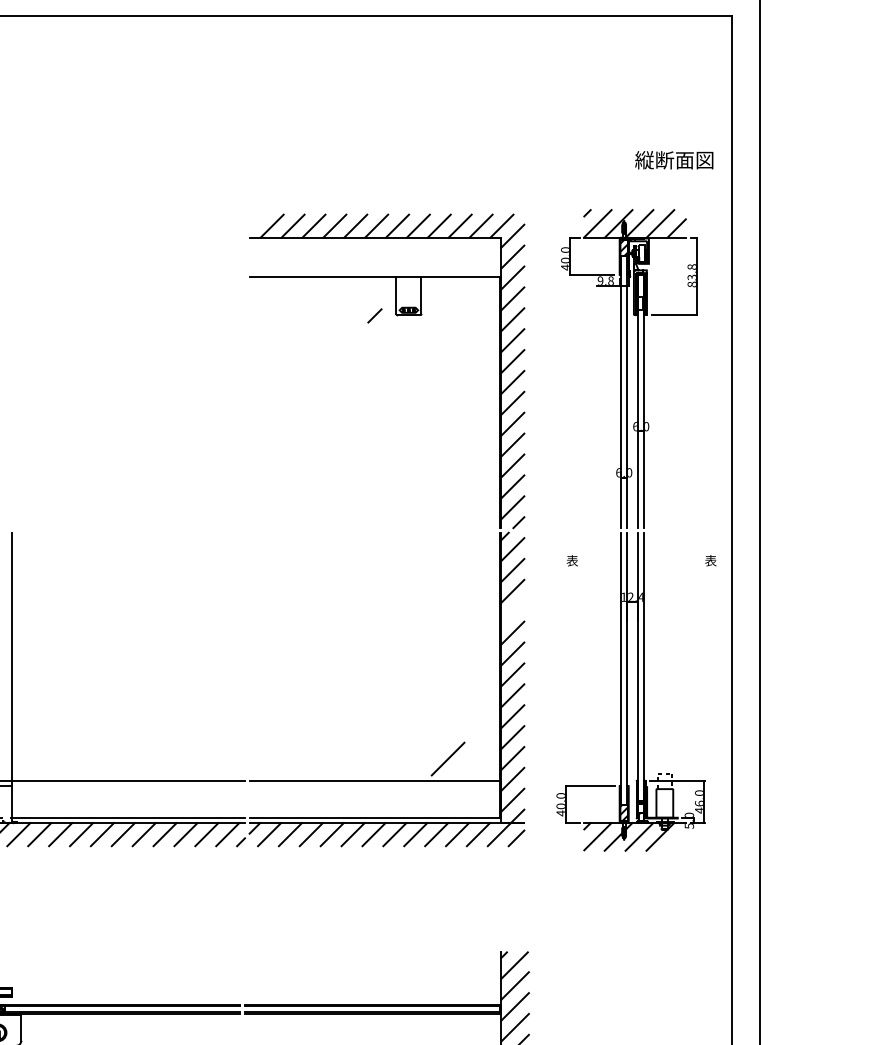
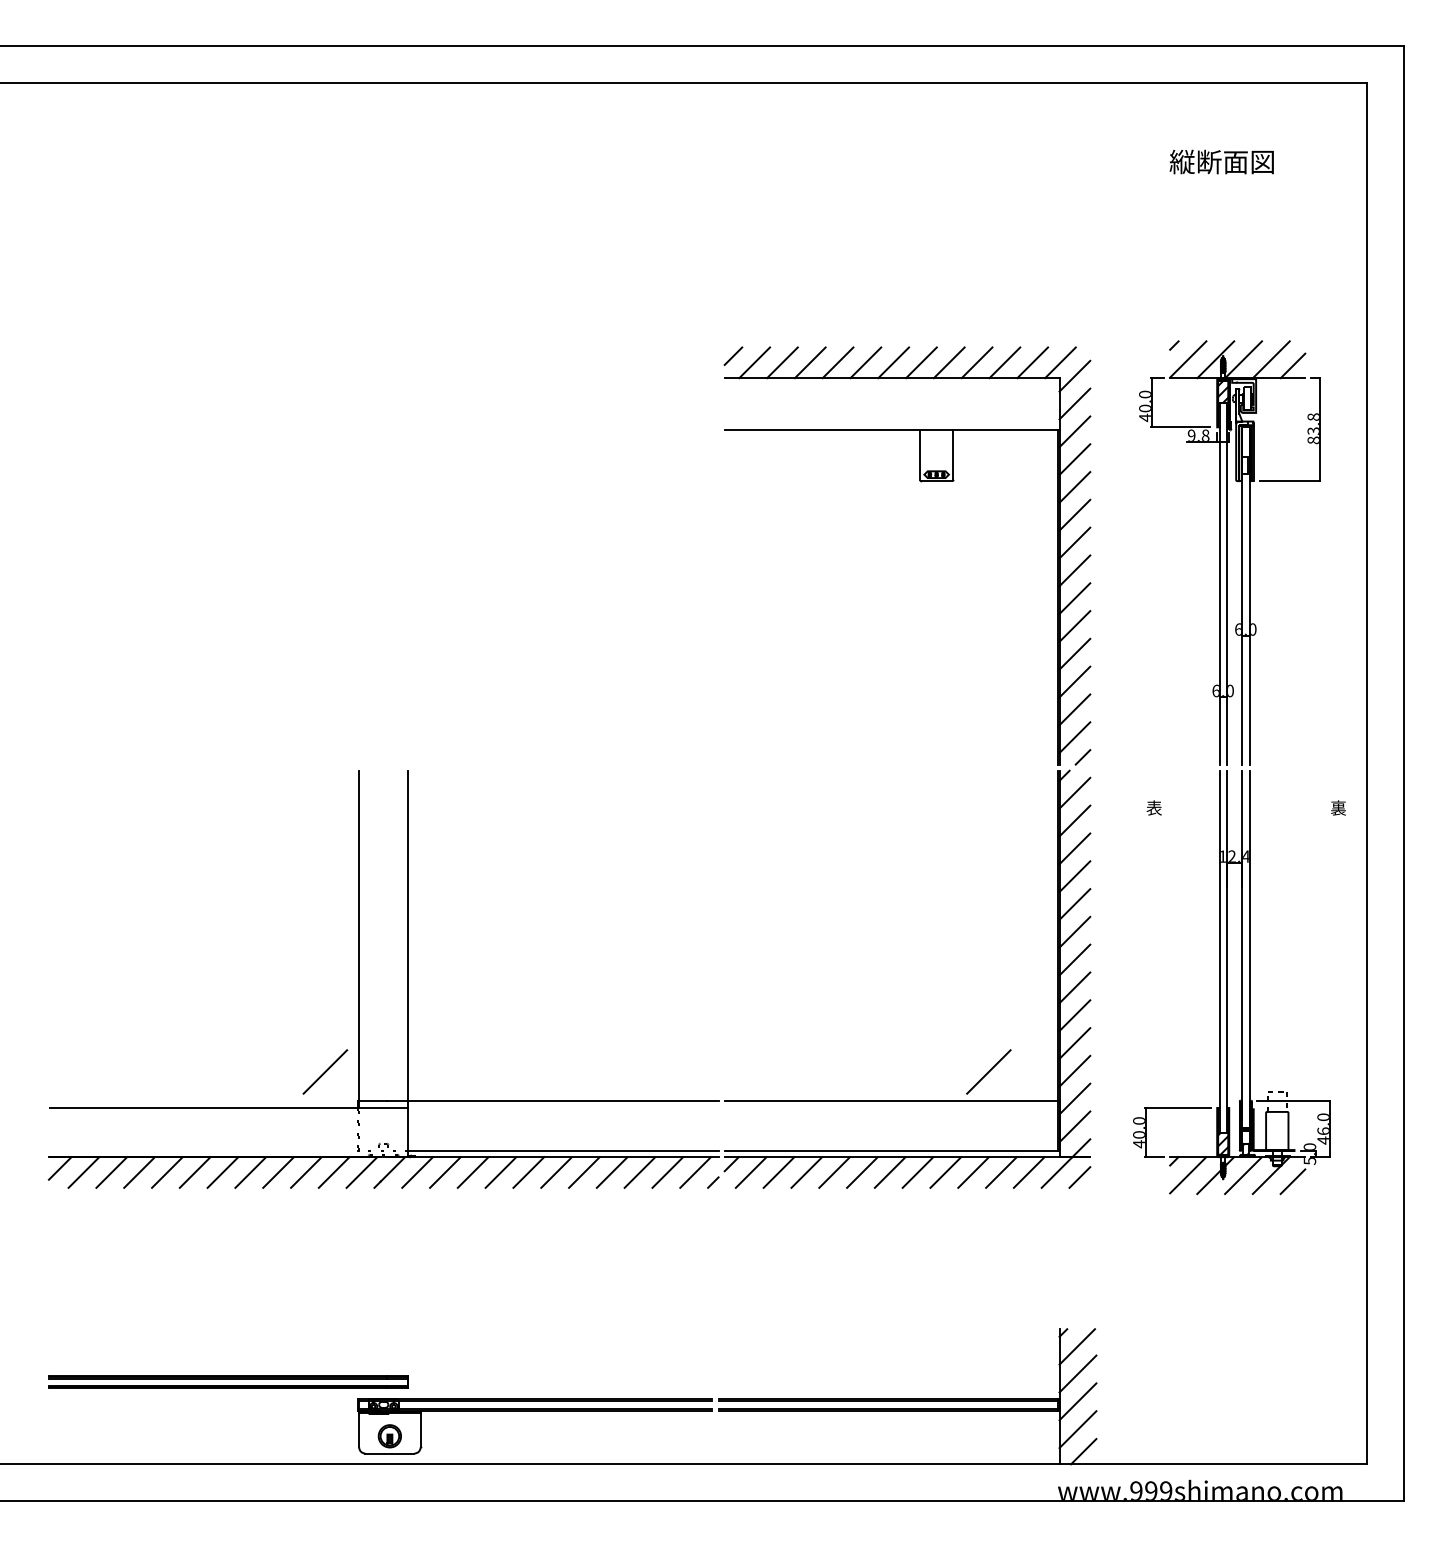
text: (674, 159) -> (1221, 161), moved
line: (374, 315) -> (733, 355), moved
text: (710, 561) -> (1338, 808), 表 -> 裏
line: (512, 612) -> (1074, 876), added
line: (676, 841) -> (1292, 1181), added

